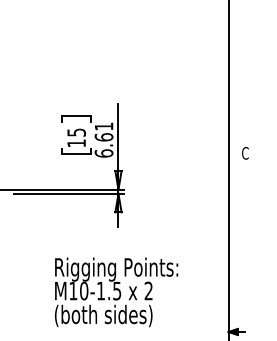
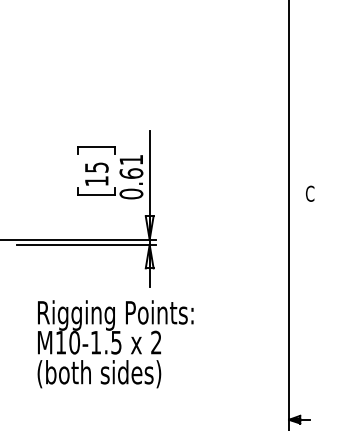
text: (103, 153) -> (130, 194), 6.61 -> 0.61
text: (116, 292) -> (115, 344), moved

